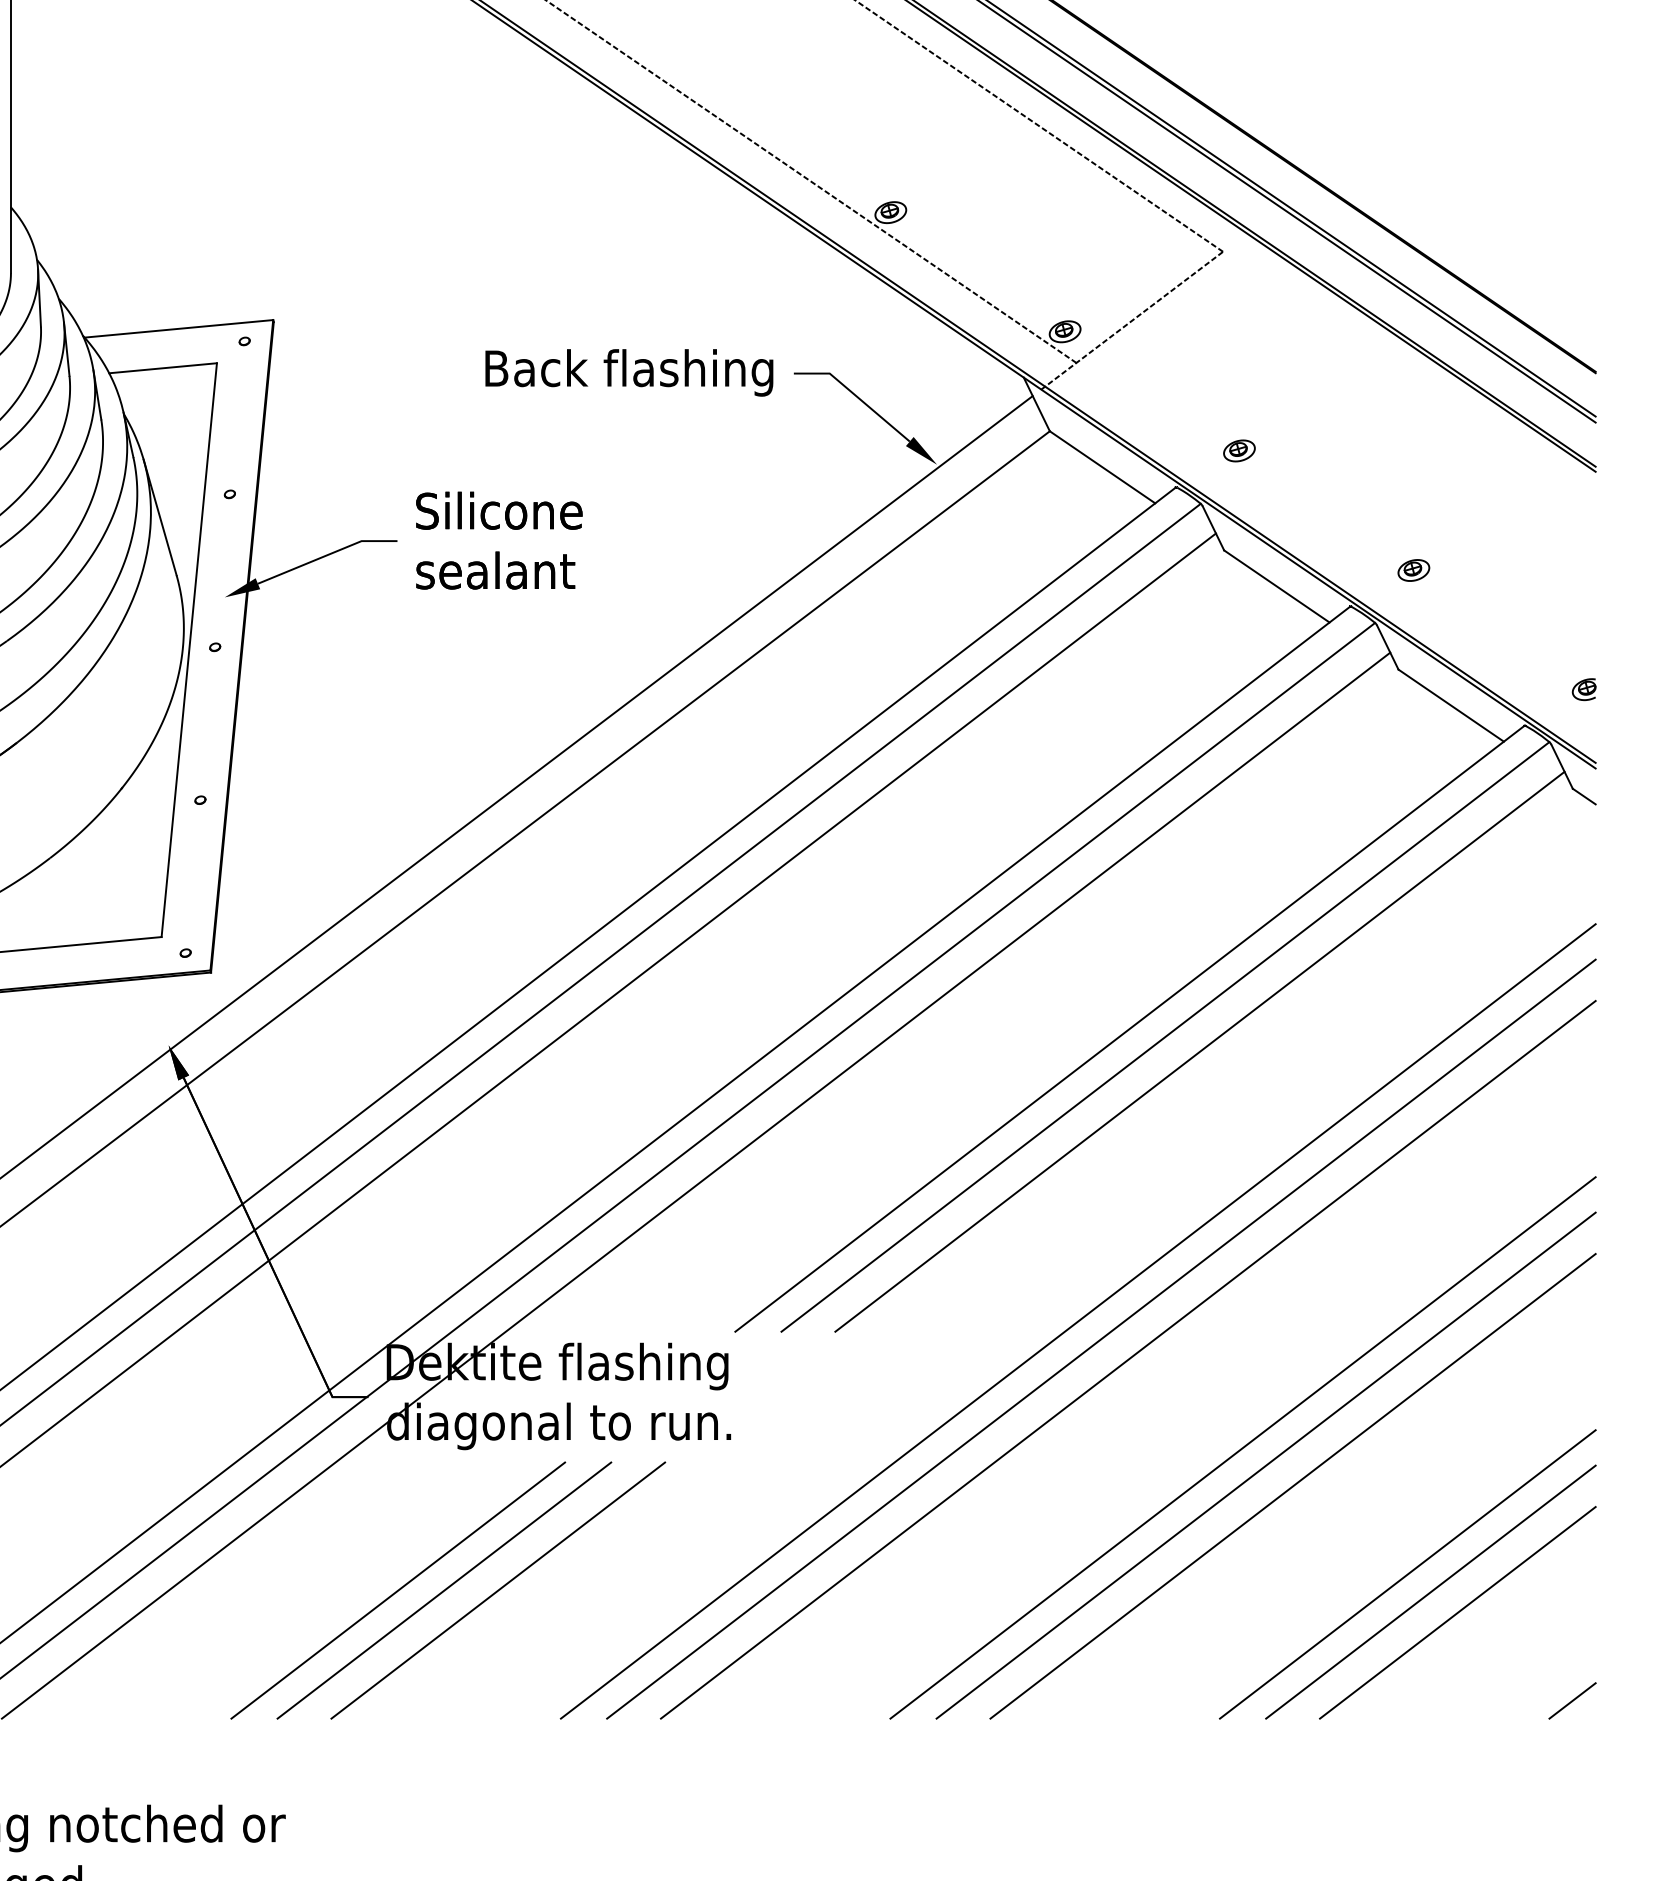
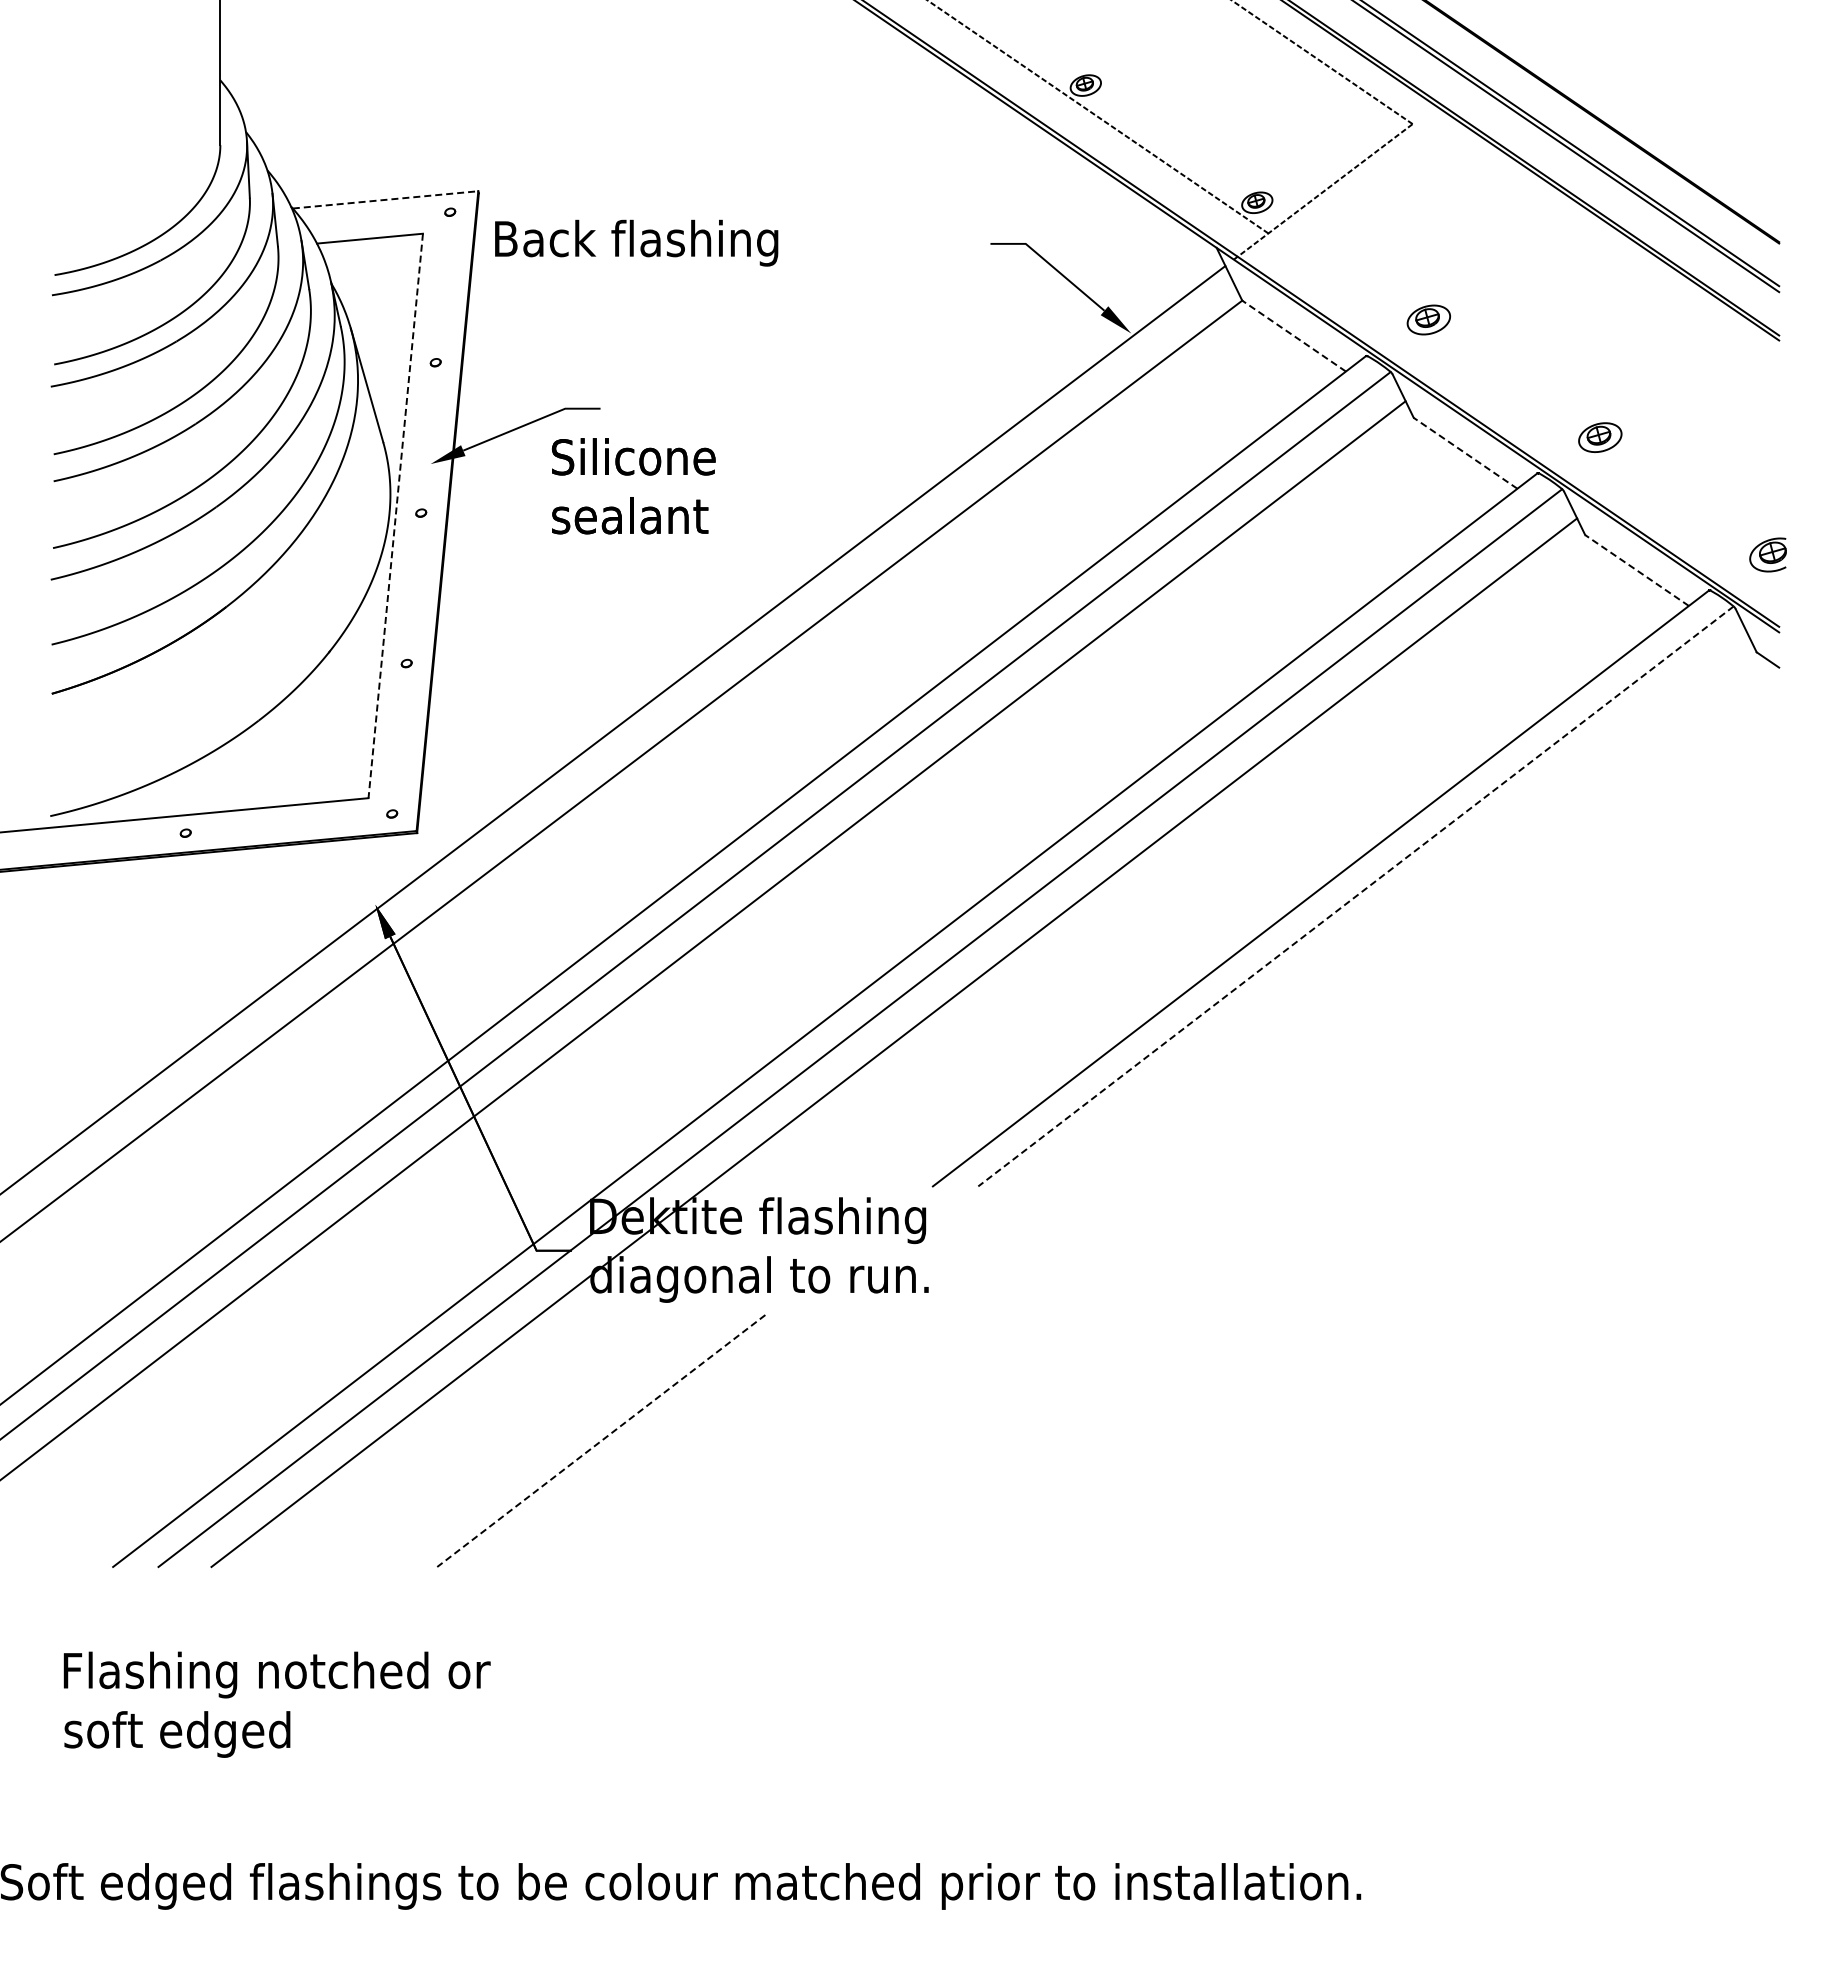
line: (179, 328) -> (386, 199), solid -> dashed
text: (629, 372) -> (636, 242), moved
part: (1239, 450) -> (1428, 319), size x1.4
line: (1102, 467) -> (1294, 336), solid -> dashed
text: (499, 540) -> (633, 486), moved
part: (1414, 570) -> (1600, 437), size x1.4
line: (1276, 586) -> (1465, 453), solid -> dashed
line: (189, 649) -> (395, 515), solid -> dashed
part: (1583, 689) -> (1767, 554), size x1.6
line: (1451, 705) -> (1637, 570), solid -> dashed
line: (1164, 1037) -> (1355, 896), solid -> dashed
line: (1199, 1051) -> (1389, 910), removed
line: (1078, 1321) -> (1270, 1176), removed
line: (1100, 1338) -> (1292, 1193), removed
line: (1128, 1360) -> (1319, 1214), removed
line: (1243, 1447) -> (1432, 1300), removed
line: (1265, 1466) -> (1454, 1318), removed
line: (1293, 1486) -> (1481, 1338), removed
line: (1407, 1574) -> (1594, 1425), removed
line: (398, 1591) -> (601, 1441), solid -> dashed
line: (444, 1591) -> (646, 1441), removed
line: (498, 1591) -> (699, 1441), removed
line: (1431, 1592) -> (1617, 1442), removed
line: (1457, 1612) -> (1643, 1462), removed
line: (1572, 1700) -> (1756, 1549), removed

